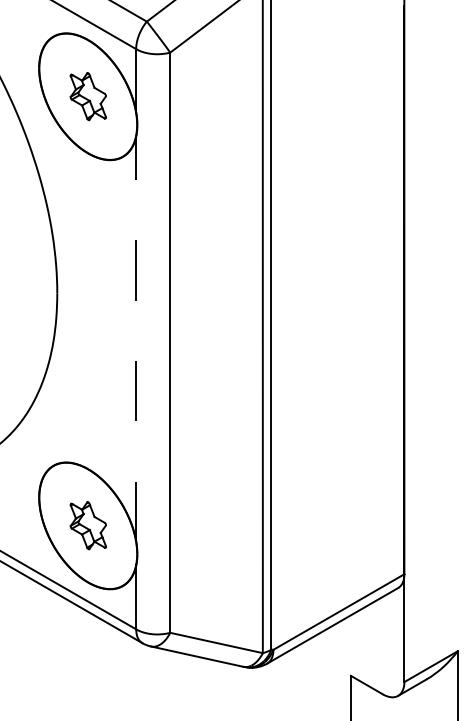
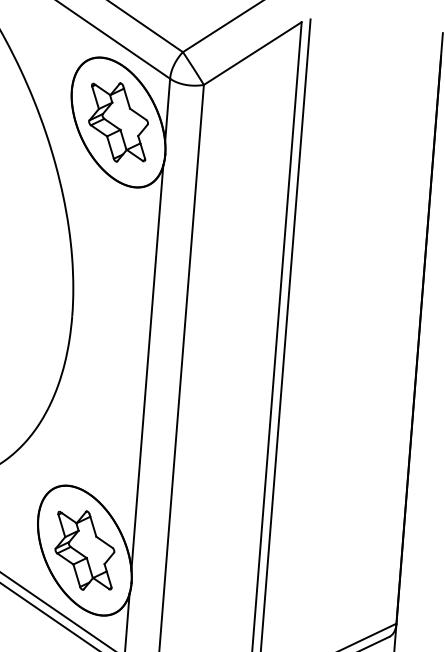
part: (88, 96) -> (118, 122), size x1.67
line: (136, 338) -> (147, 367), dashed -> solid
part: (88, 525) -> (85, 550), size x1.67

